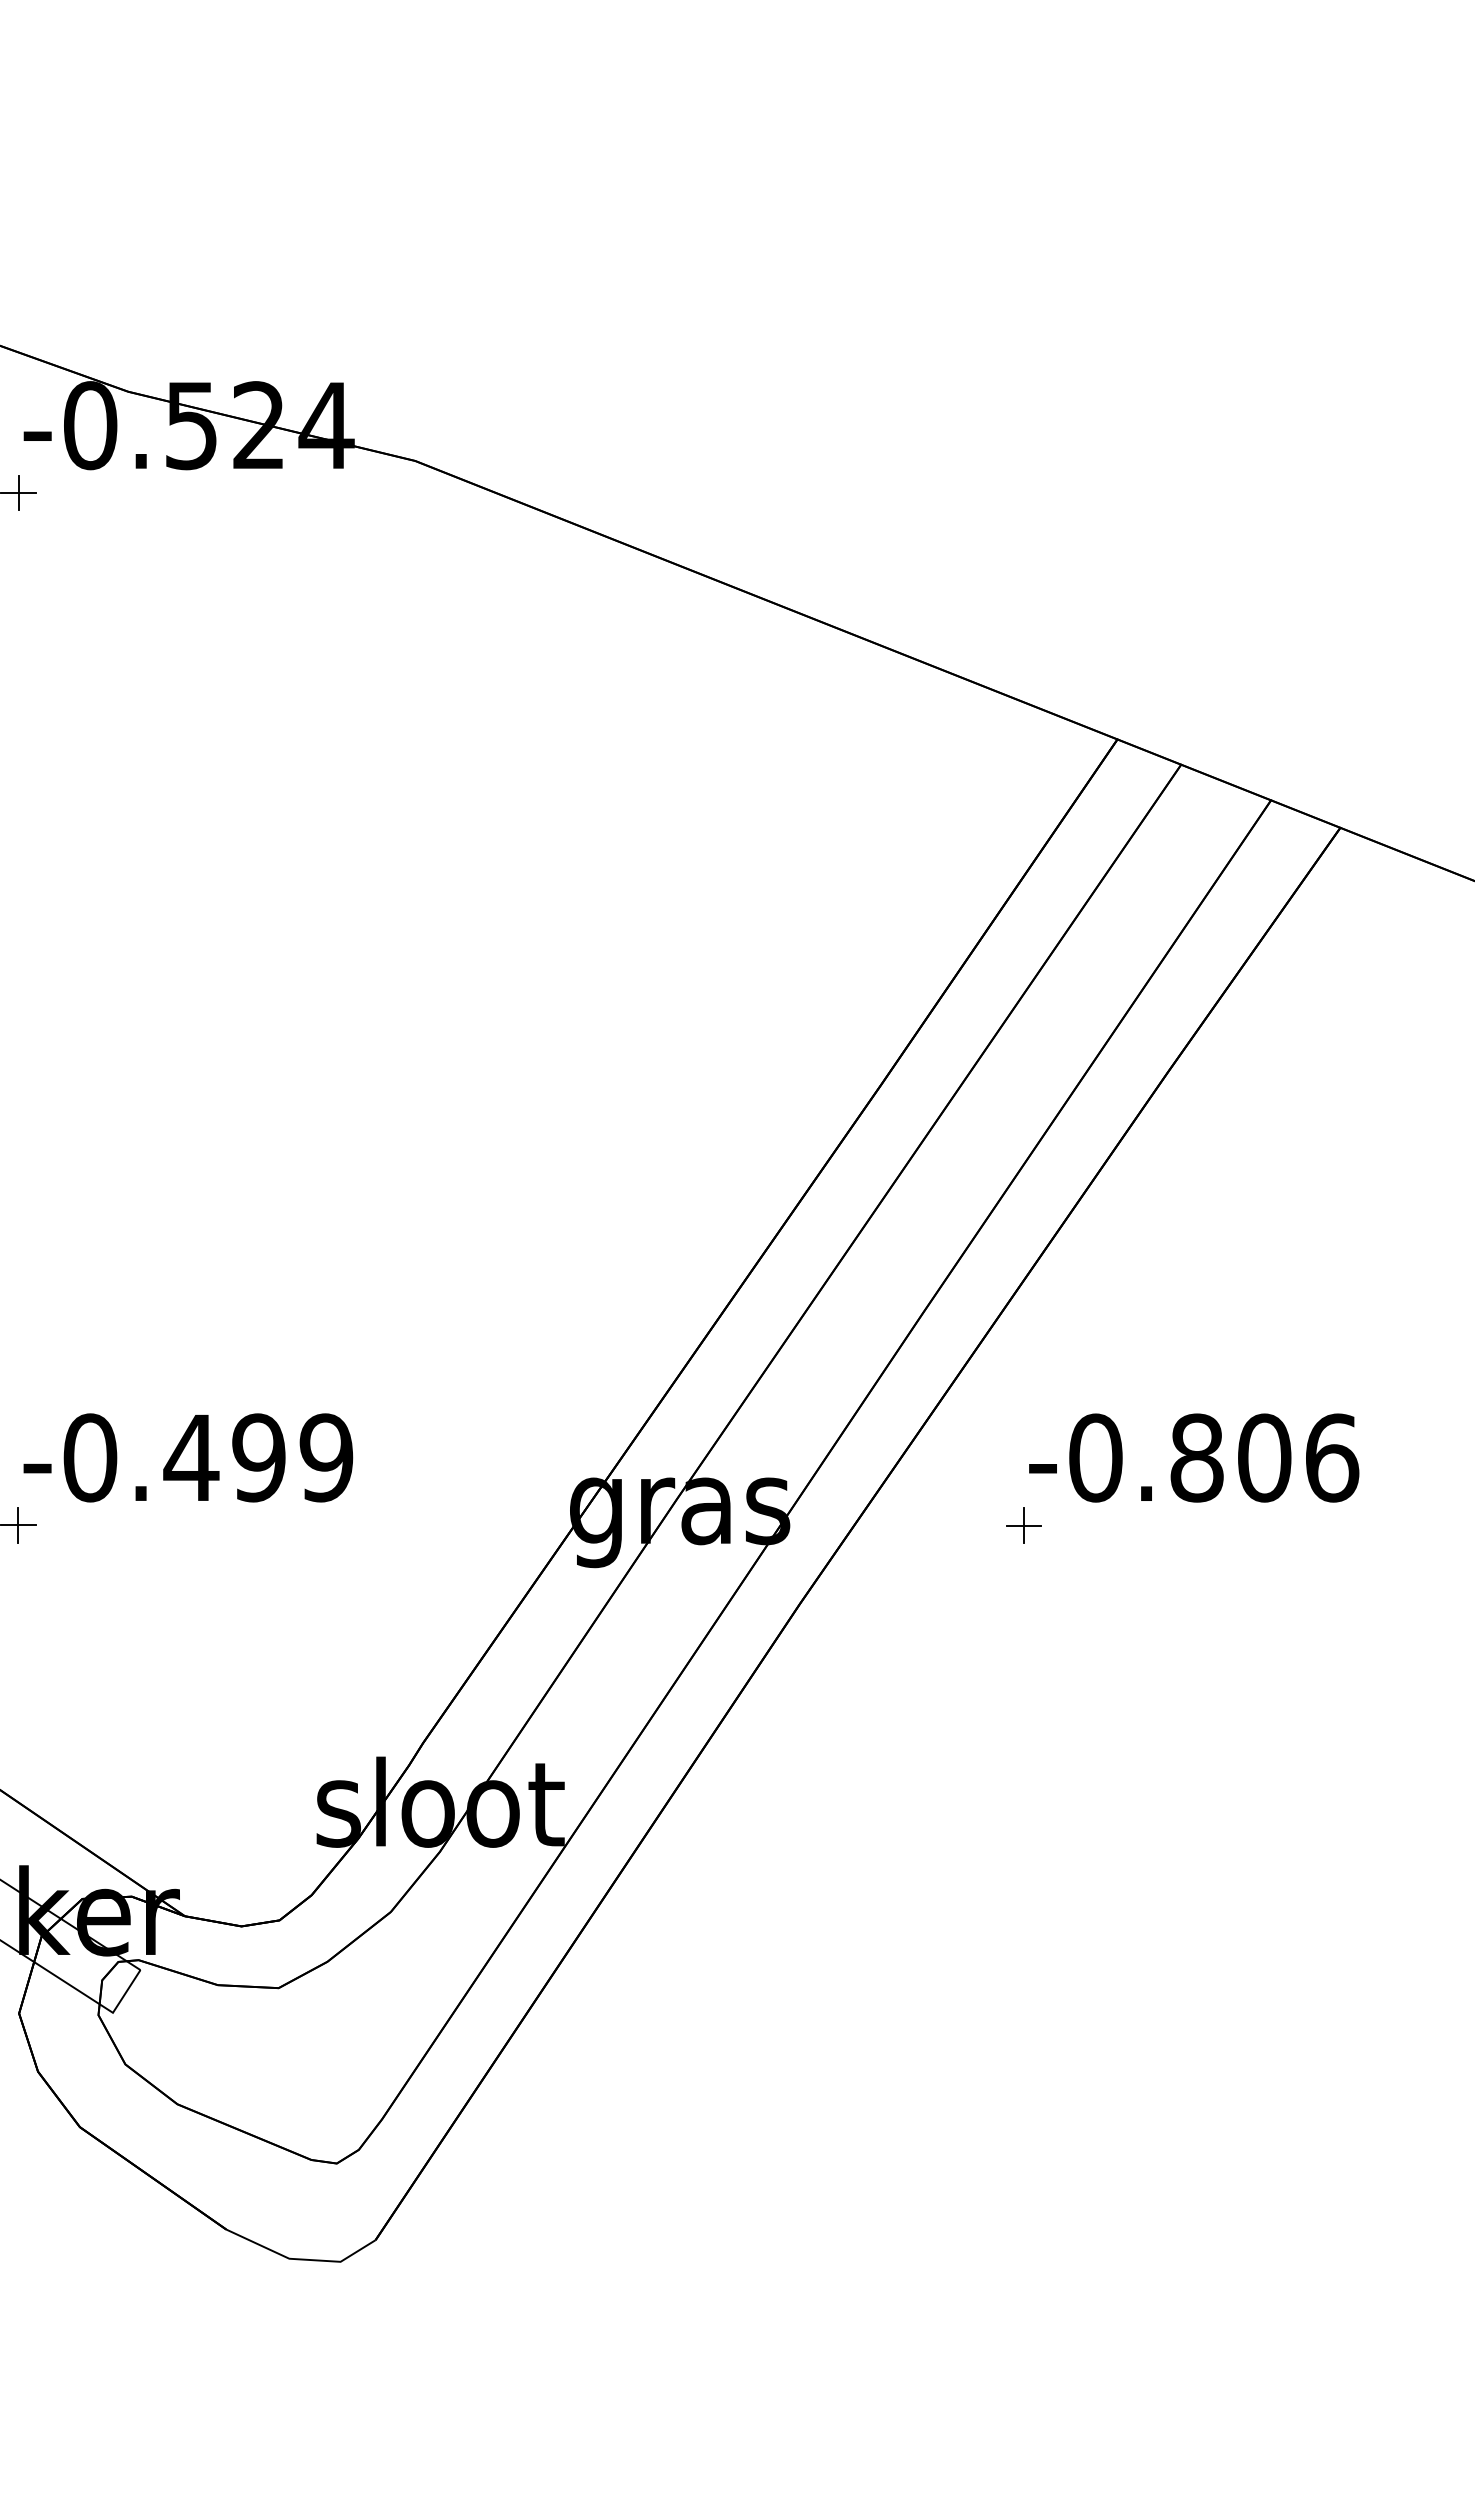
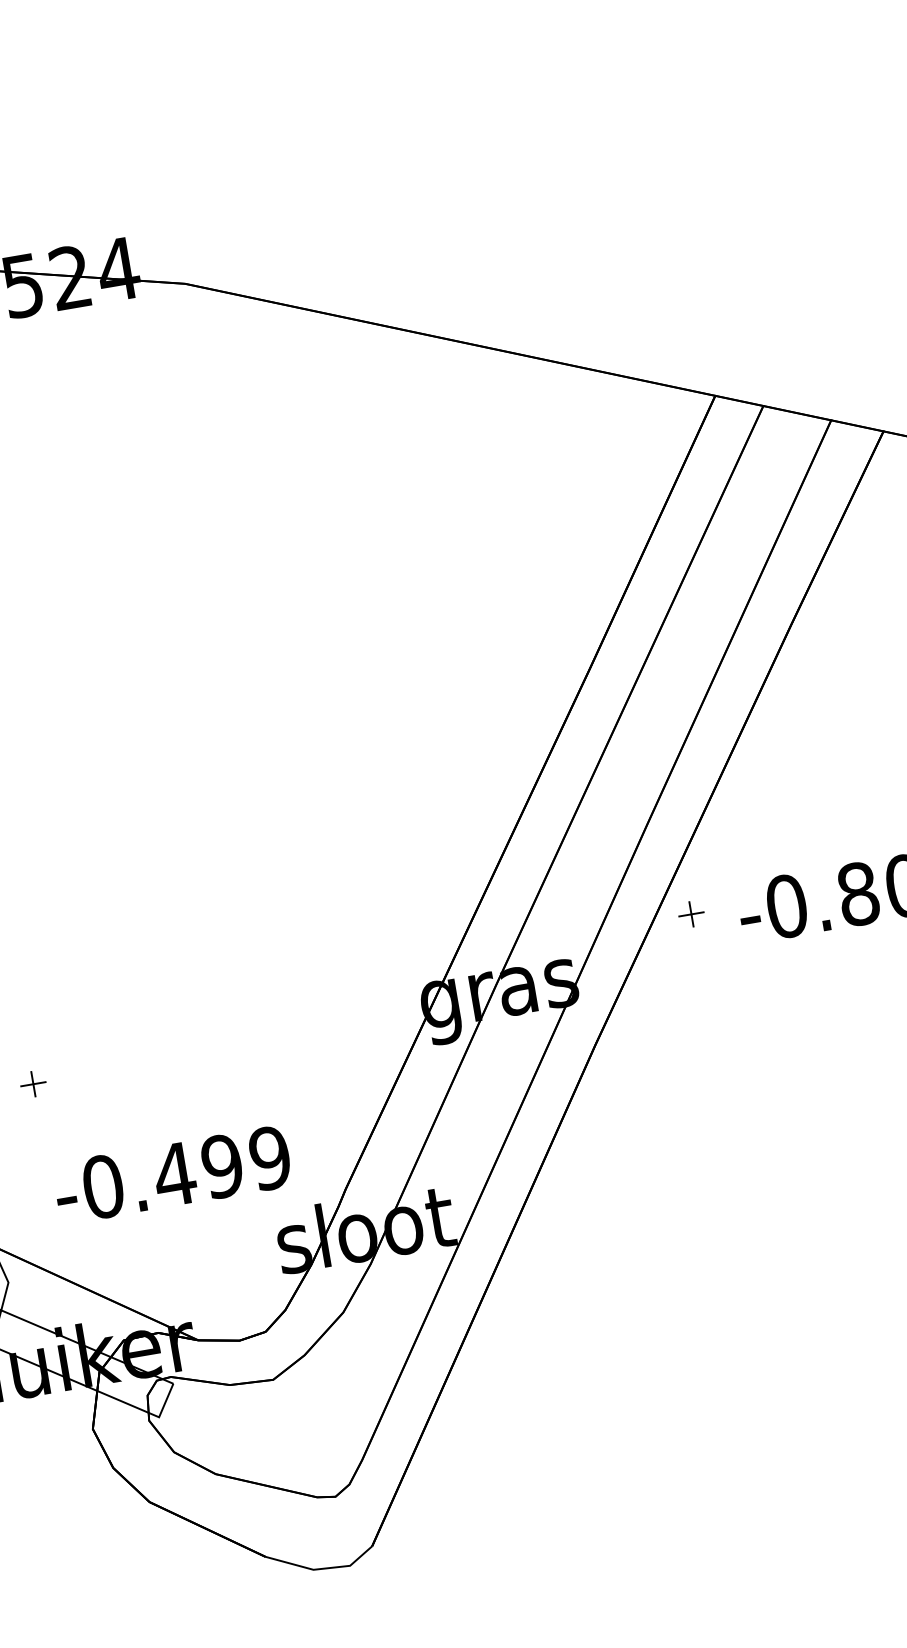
text: (188, 1457) -> (172, 1174), moved
part: (1023, 1525) -> (691, 914), moved

